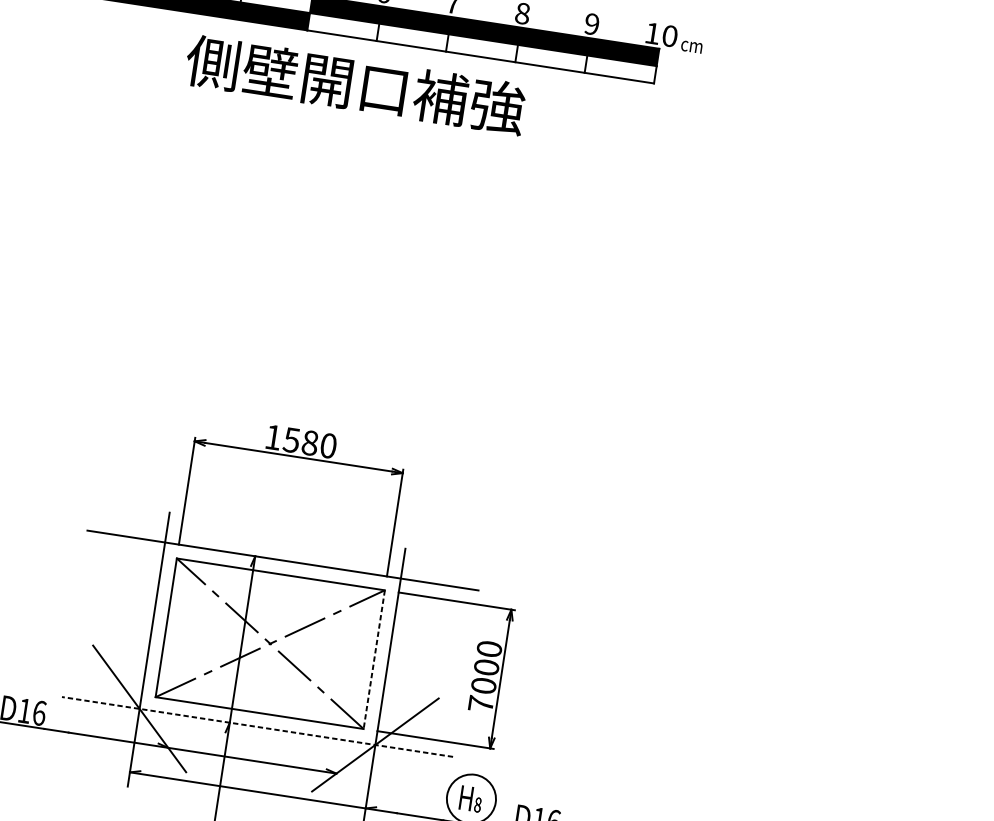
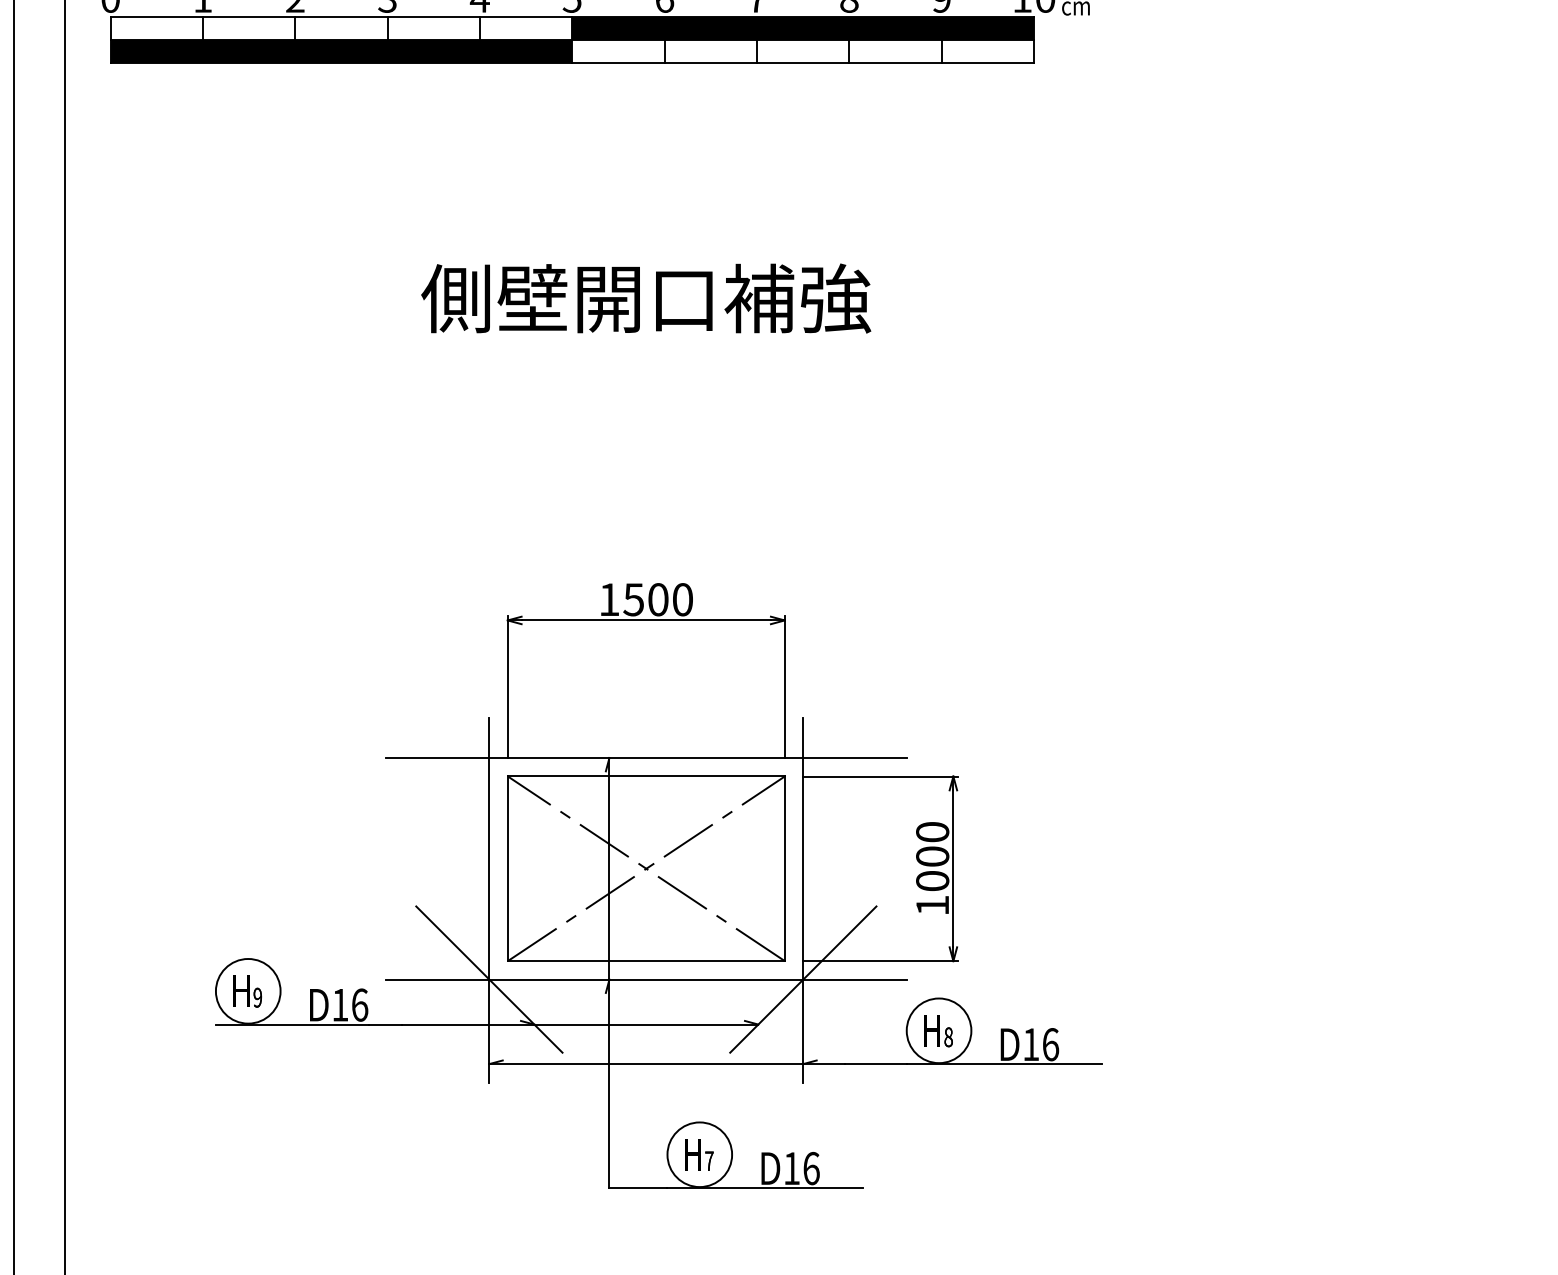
text: (355, 84) -> (646, 298), moved
text: (310, 442) -> (658, 599), 1580 -> 1500
line: (373, 660) -> (784, 869), dashed -> solid
text: (480, 704) -> (932, 905), 7000 -> 1000
line: (256, 726) -> (645, 979), dashed -> solid

